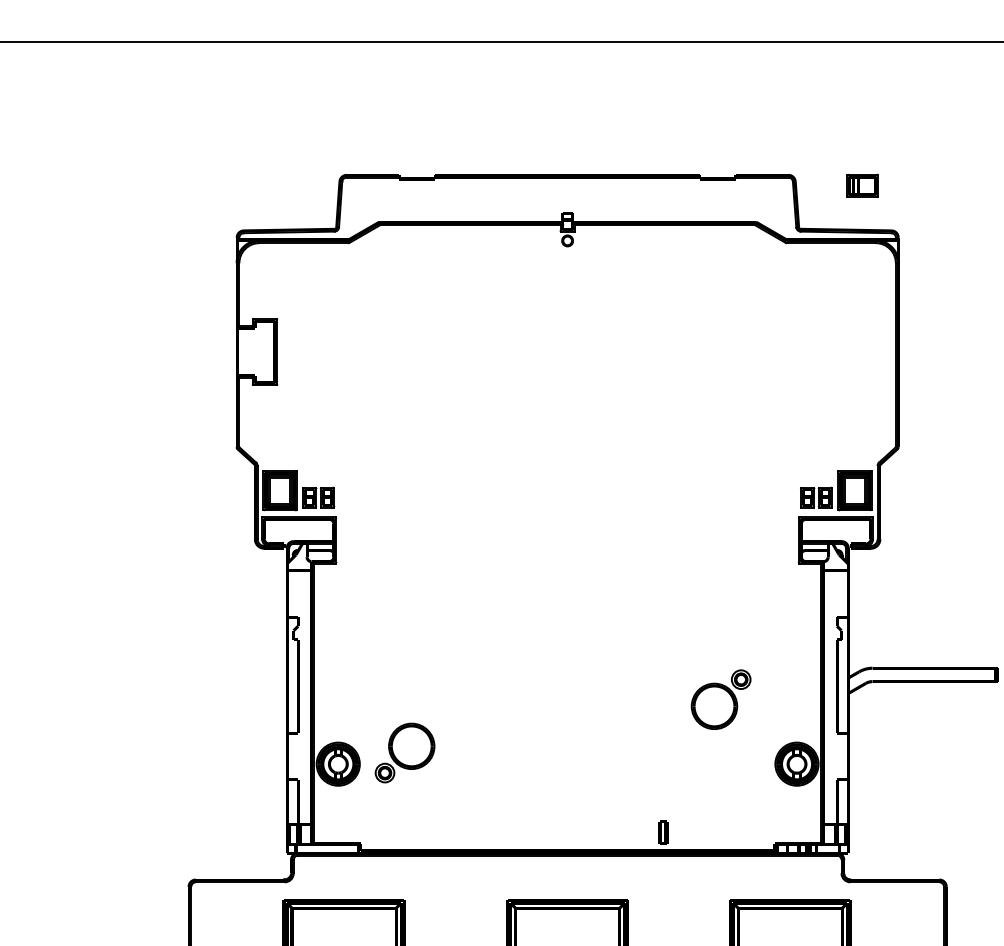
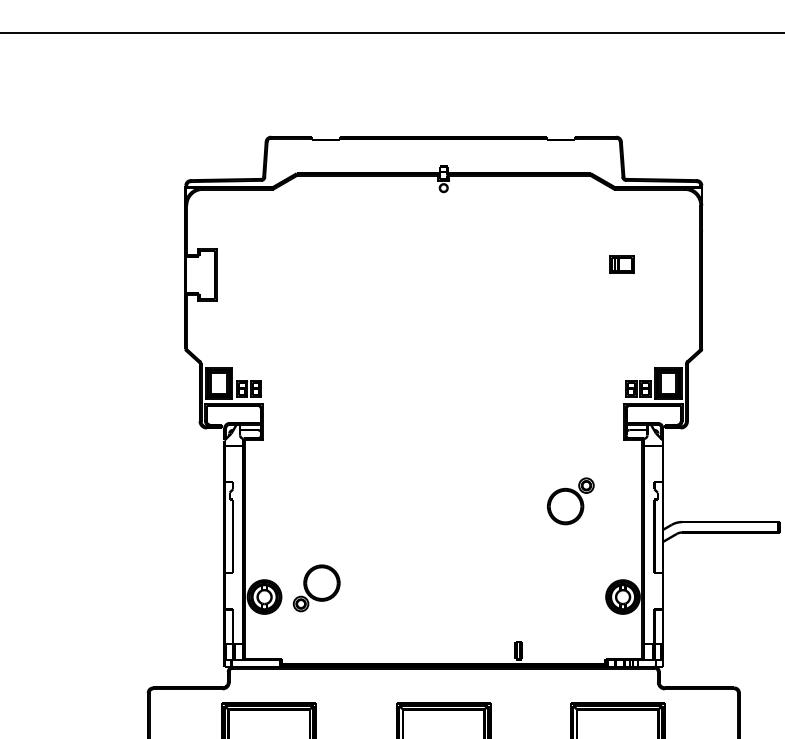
part: (862, 185) -> (621, 264), moved
part: (720, 699) -> (570, 501), moved

